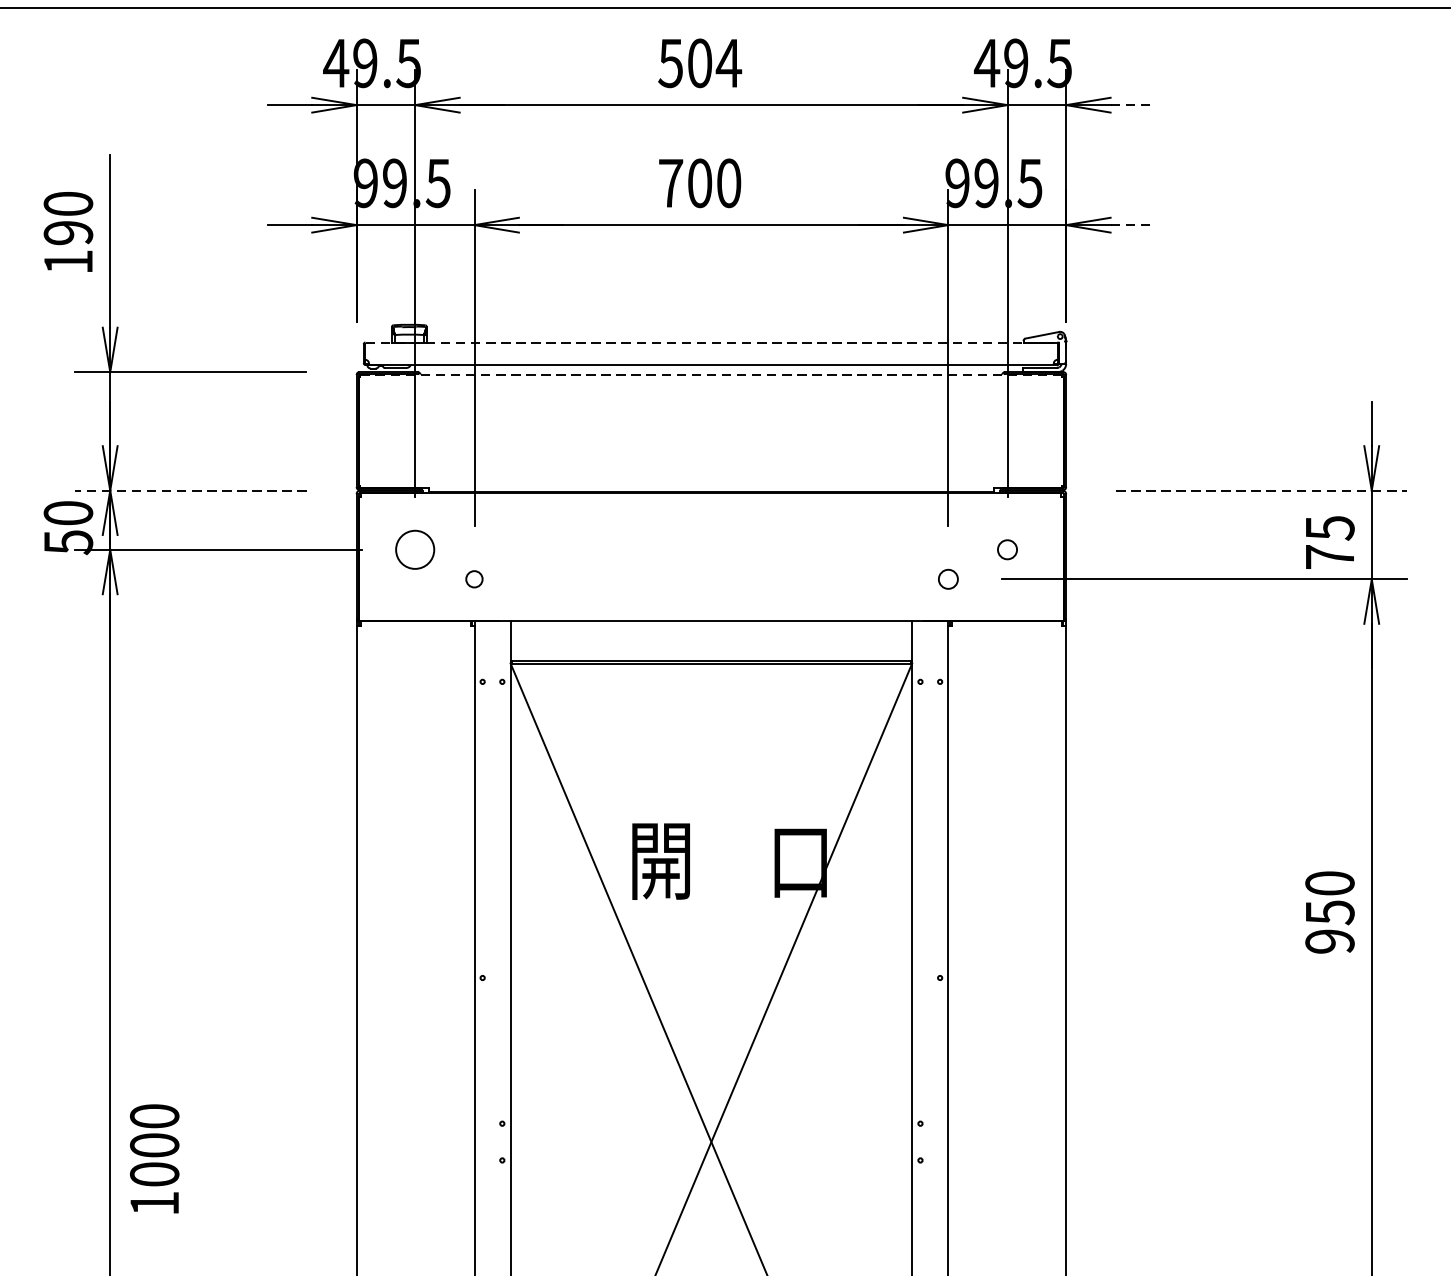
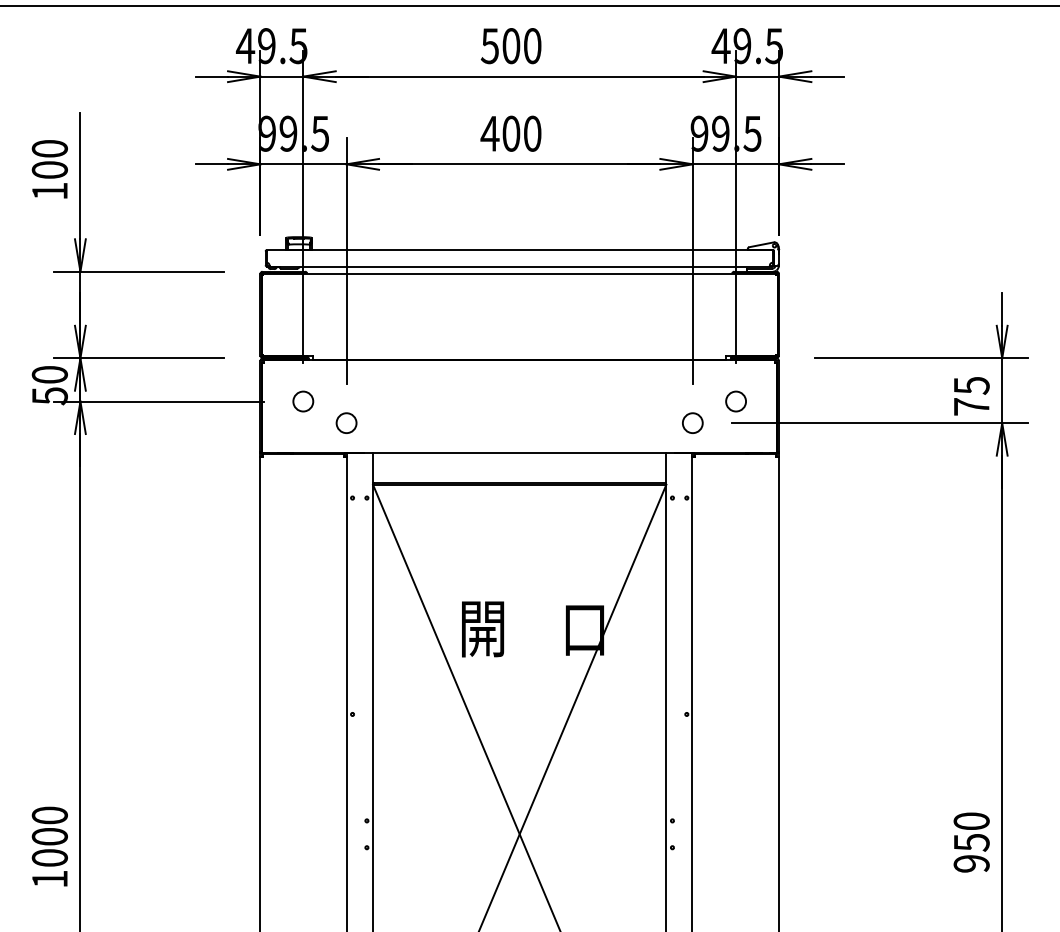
text: (728, 63) -> (532, 46), 504 -> 500
line: (1134, 104) -> (828, 76), dashed -> solid
text: (670, 182) -> (489, 133), 700 -> 400
line: (1134, 225) -> (828, 164), dashed -> solid
text: (67, 232) -> (49, 169), 190 -> 100
line: (711, 343) -> (519, 250), dashed -> solid
line: (712, 374) -> (520, 273), dashed -> solid
line: (191, 490) -> (139, 358), dashed -> solid
line: (1262, 490) -> (922, 358), dashed -> solid
circle: (415, 549) -> (303, 401), size x0.71
circle: (1006, 549) -> (735, 401), size x1.43
circle: (474, 578) -> (346, 422), size x1.67
circle: (947, 578) -> (692, 422), size x1.43
text: (1329, 912) -> (971, 842), moved
text: (154, 1158) -> (49, 846), moved

